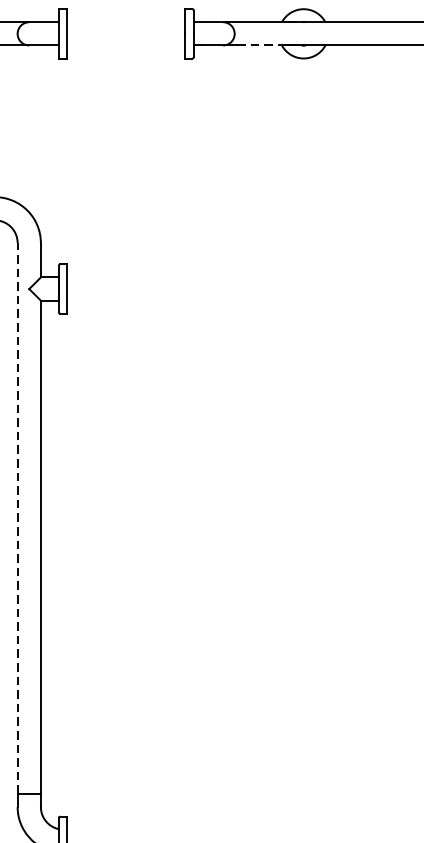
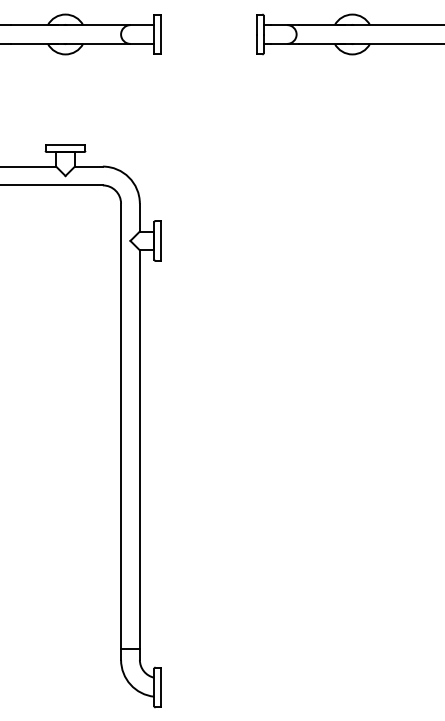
line: (261, 44) -> (318, 43), dashed -> solid
line: (18, 518) -> (121, 426), dashed -> solid

